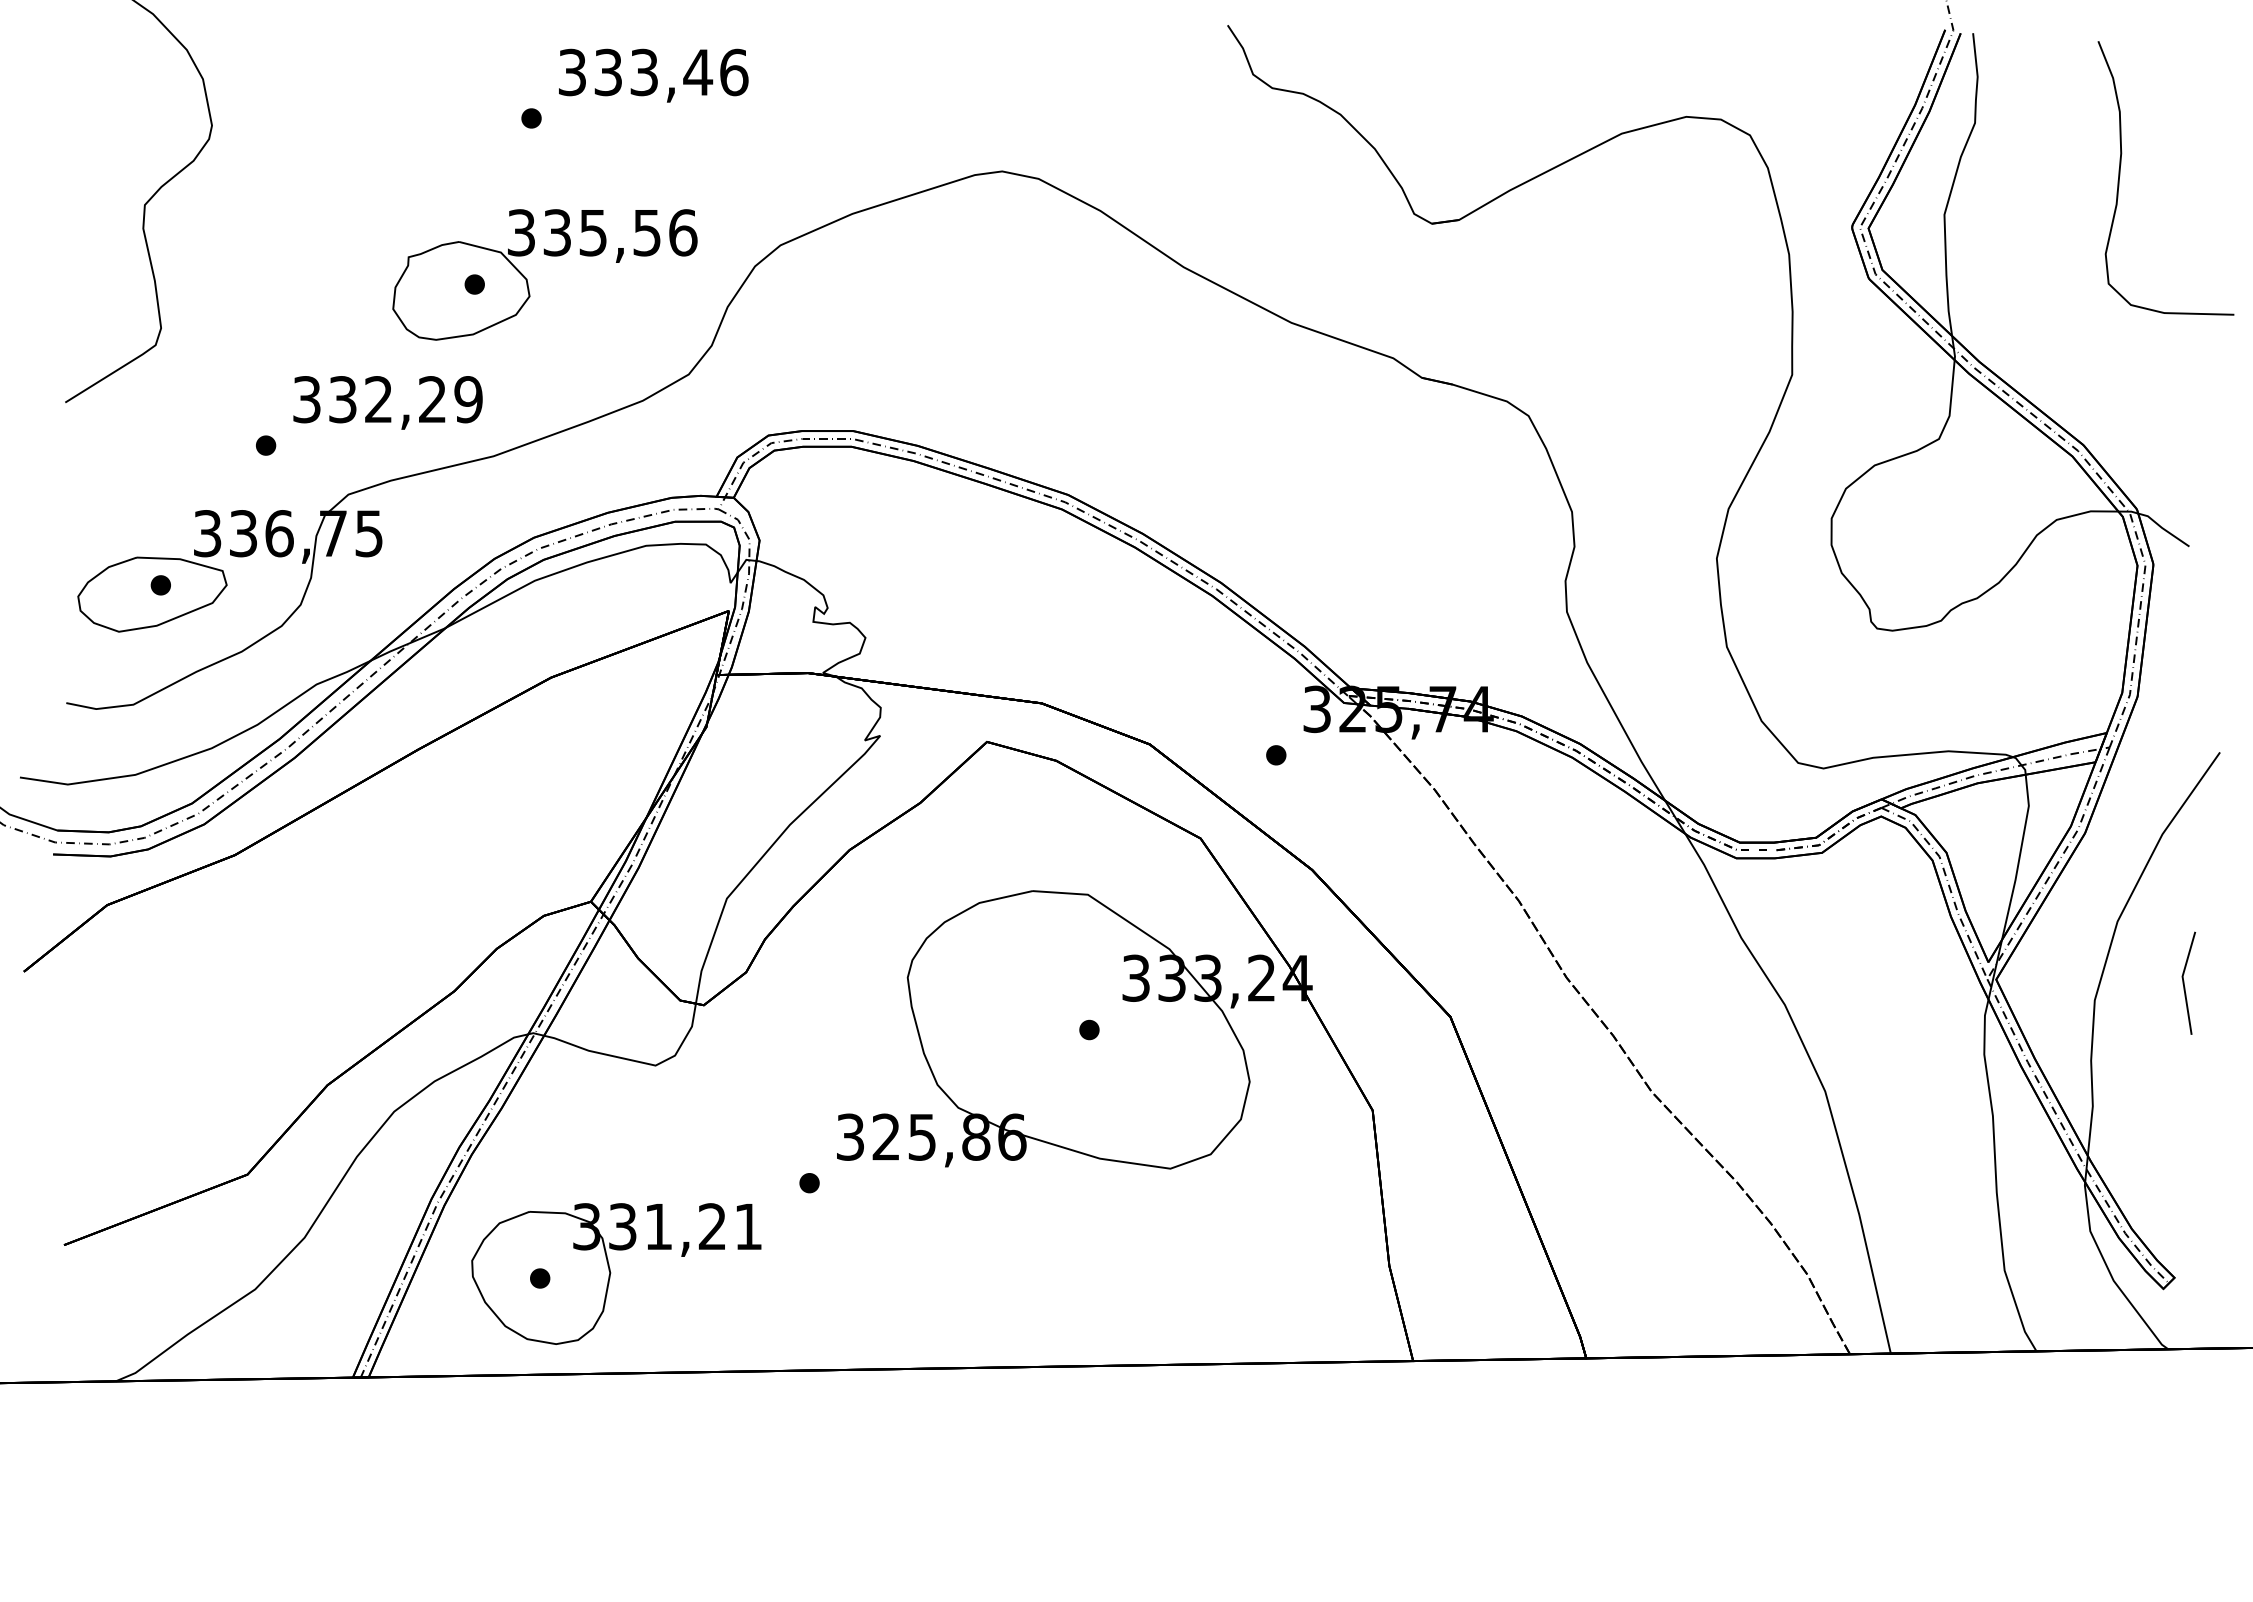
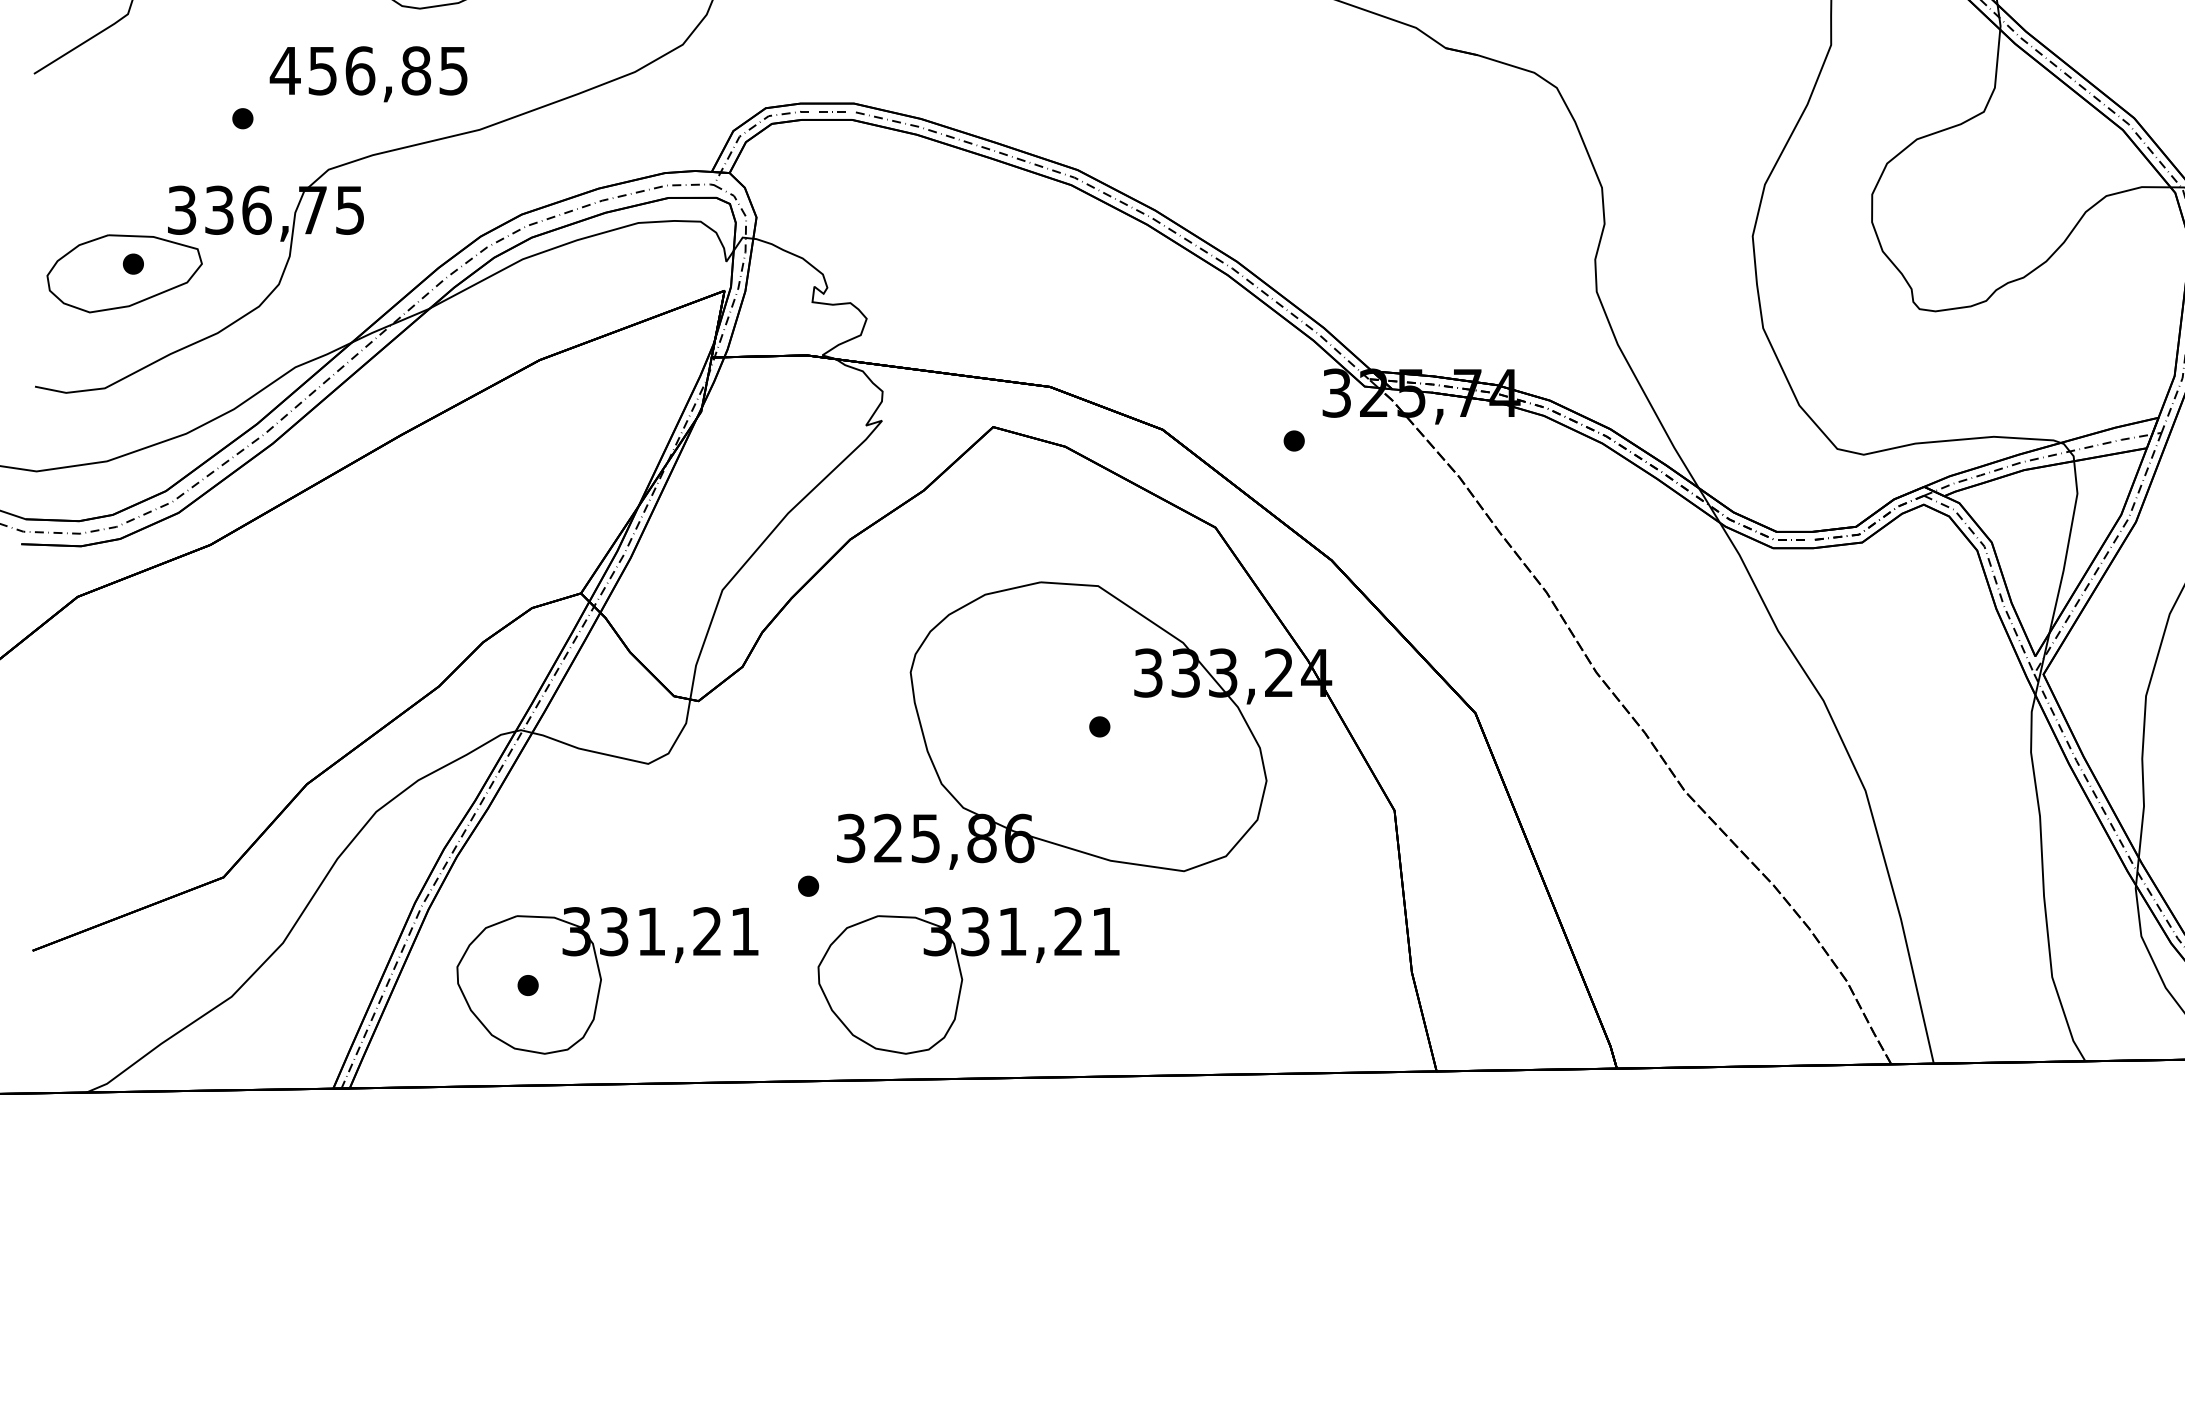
text: (386, 399) -> (368, 70), 332,29 -> 456,85
part: (963, 1273) -> (968, 980), added

